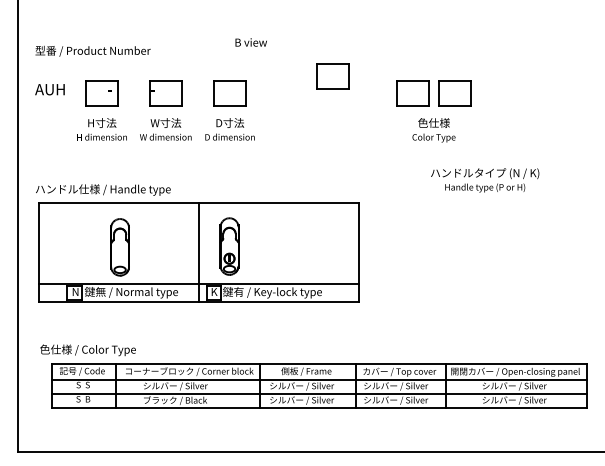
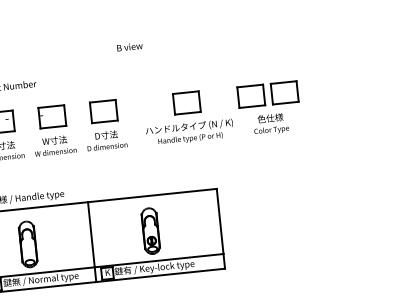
text: (250, 42) -> (129, 47), moved
part: (332, 76) -> (186, 102), moved
text: (485, 180) -> (190, 132), moved
part: (229, 246) -> (150, 231), moved

